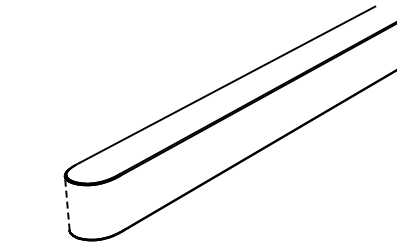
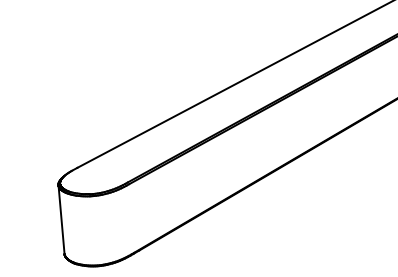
line: (67, 203) -> (61, 219), dashed -> solid

